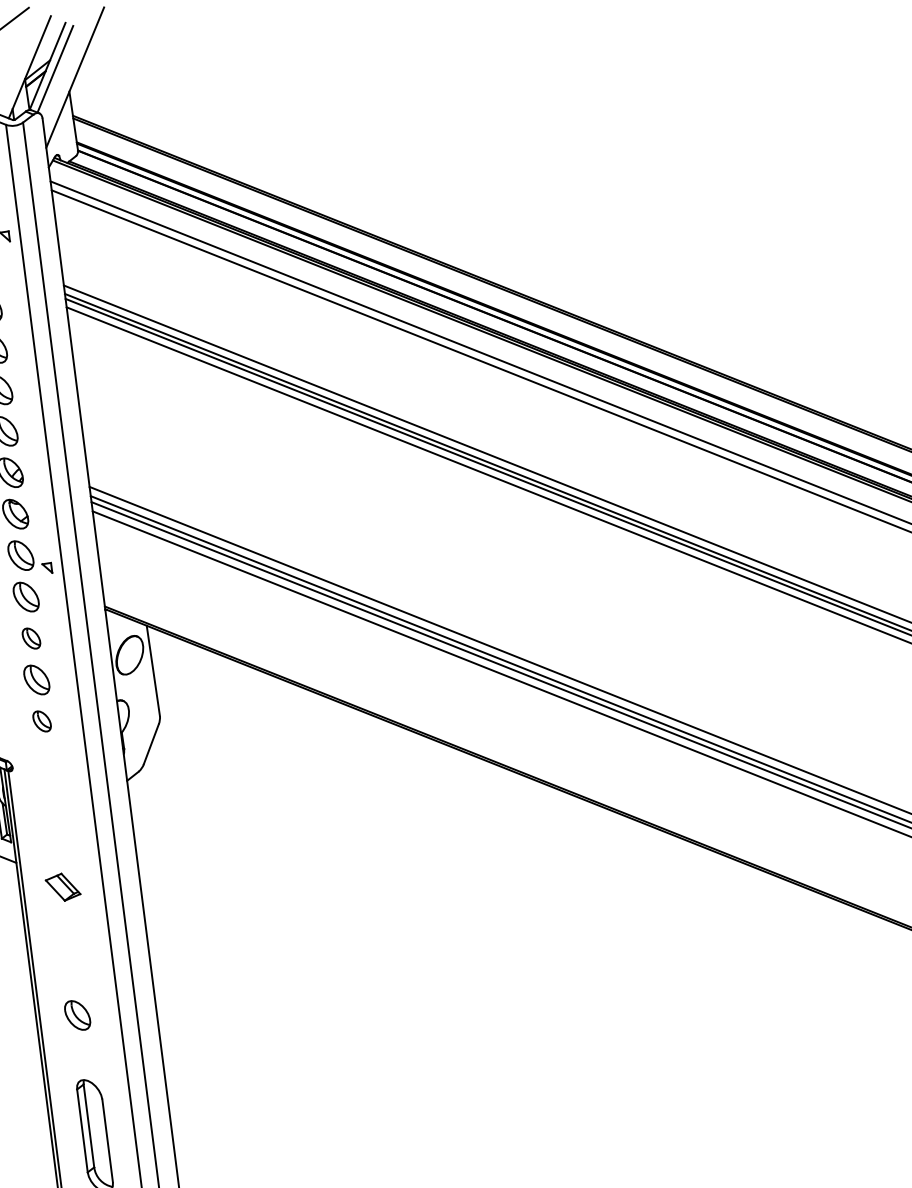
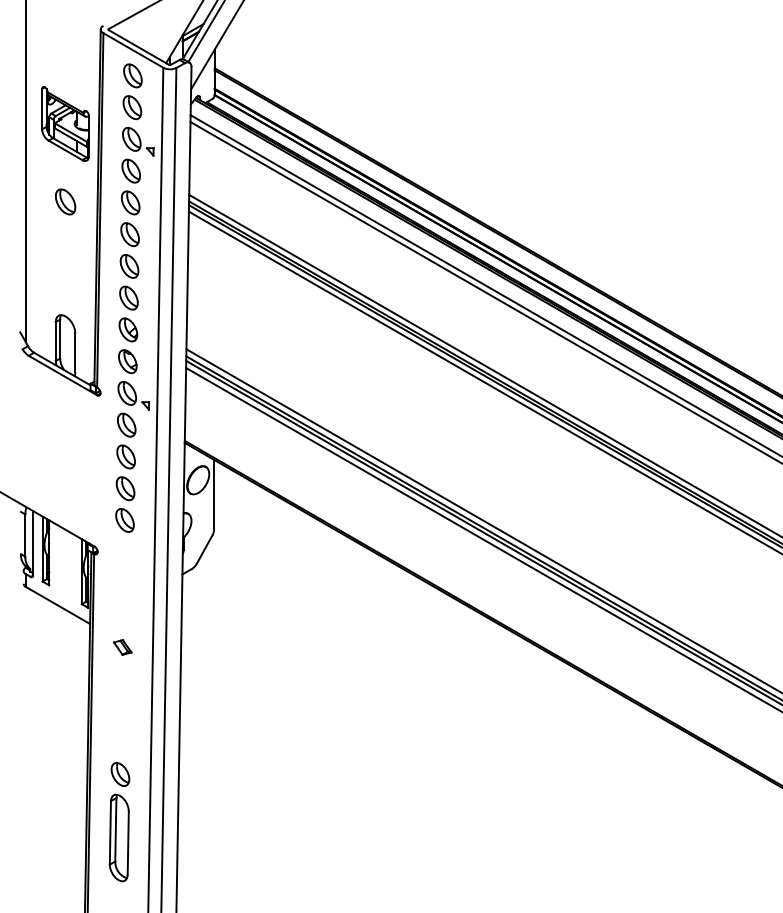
part: (30, 638) -> (125, 456), size x1.43
part: (41, 721) -> (124, 520), size x1.43
part: (62, 887) -> (122, 647), size x0.71
part: (77, 1015) -> (120, 774), moved

